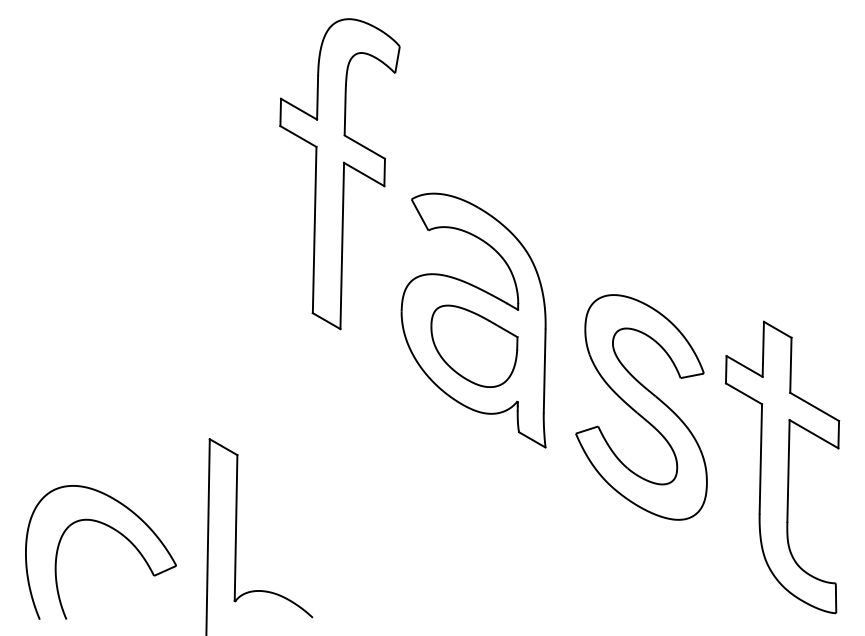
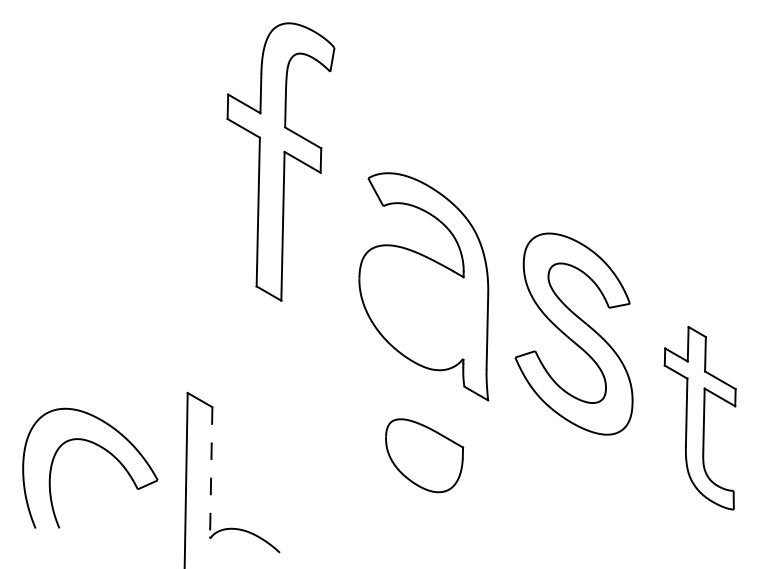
part: (339, 174) -> (280, 162), moved
part: (474, 345) -> (424, 454), moved
part: (641, 407) -> (574, 334), moved
part: (782, 467) -> (700, 418), size x0.7
line: (236, 527) -> (211, 471), solid -> dashed
part: (115, 531) -> (103, 449), moved

